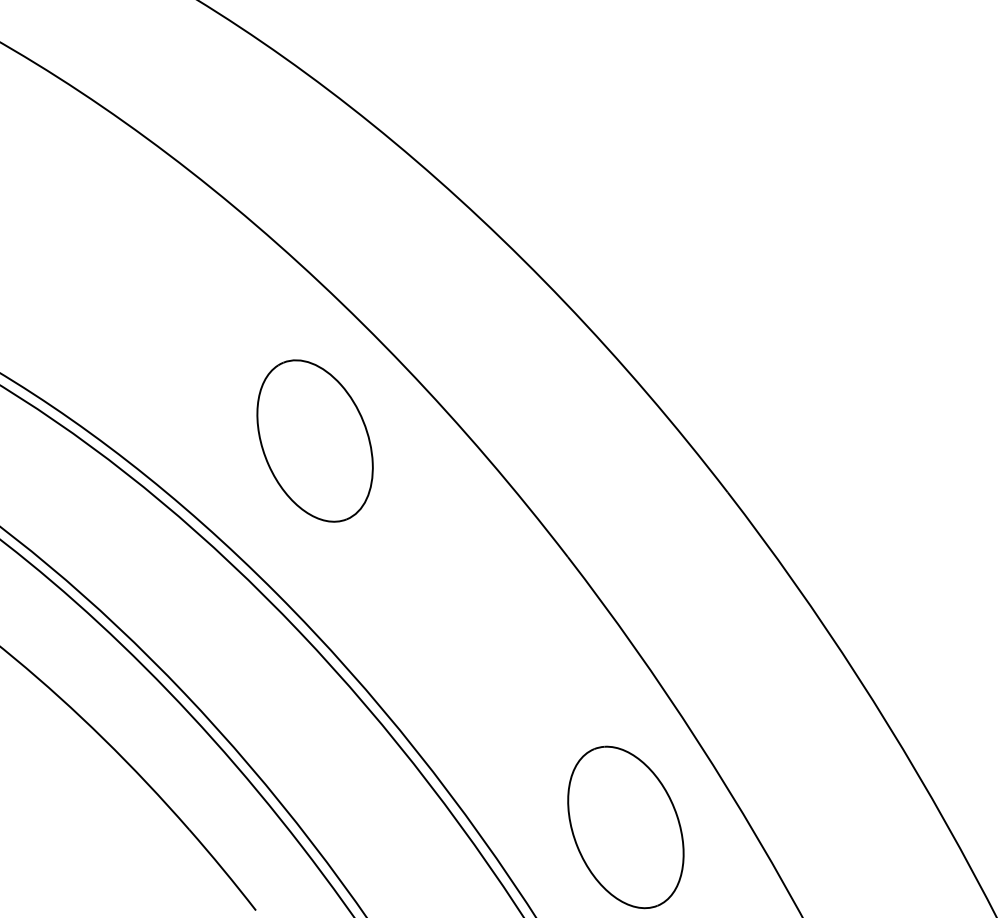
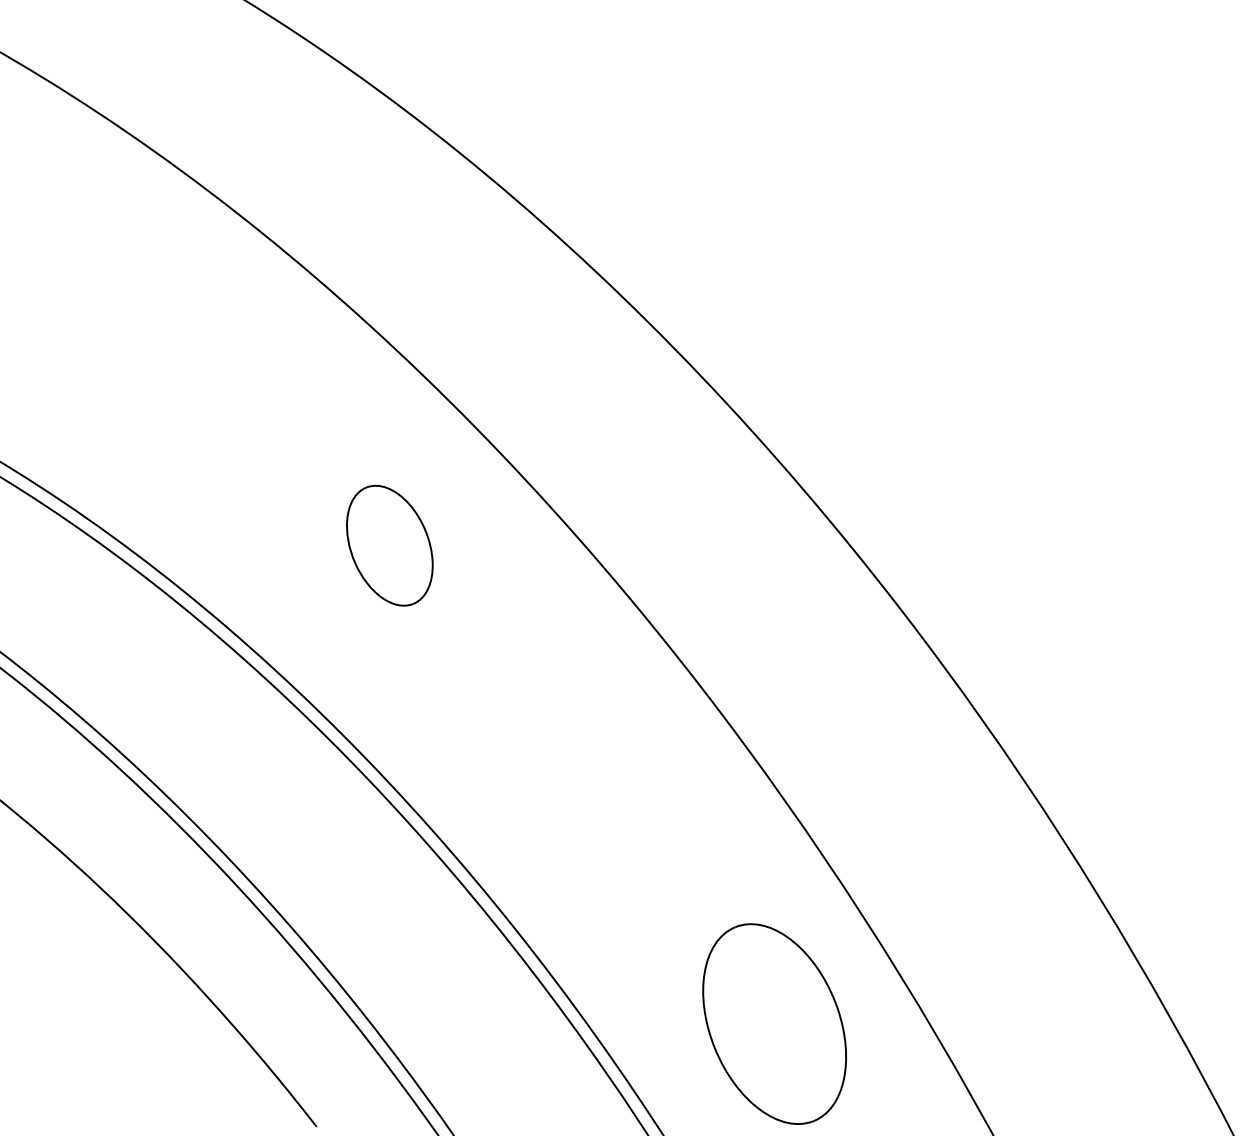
part: (314, 440) -> (389, 545), size x0.6

